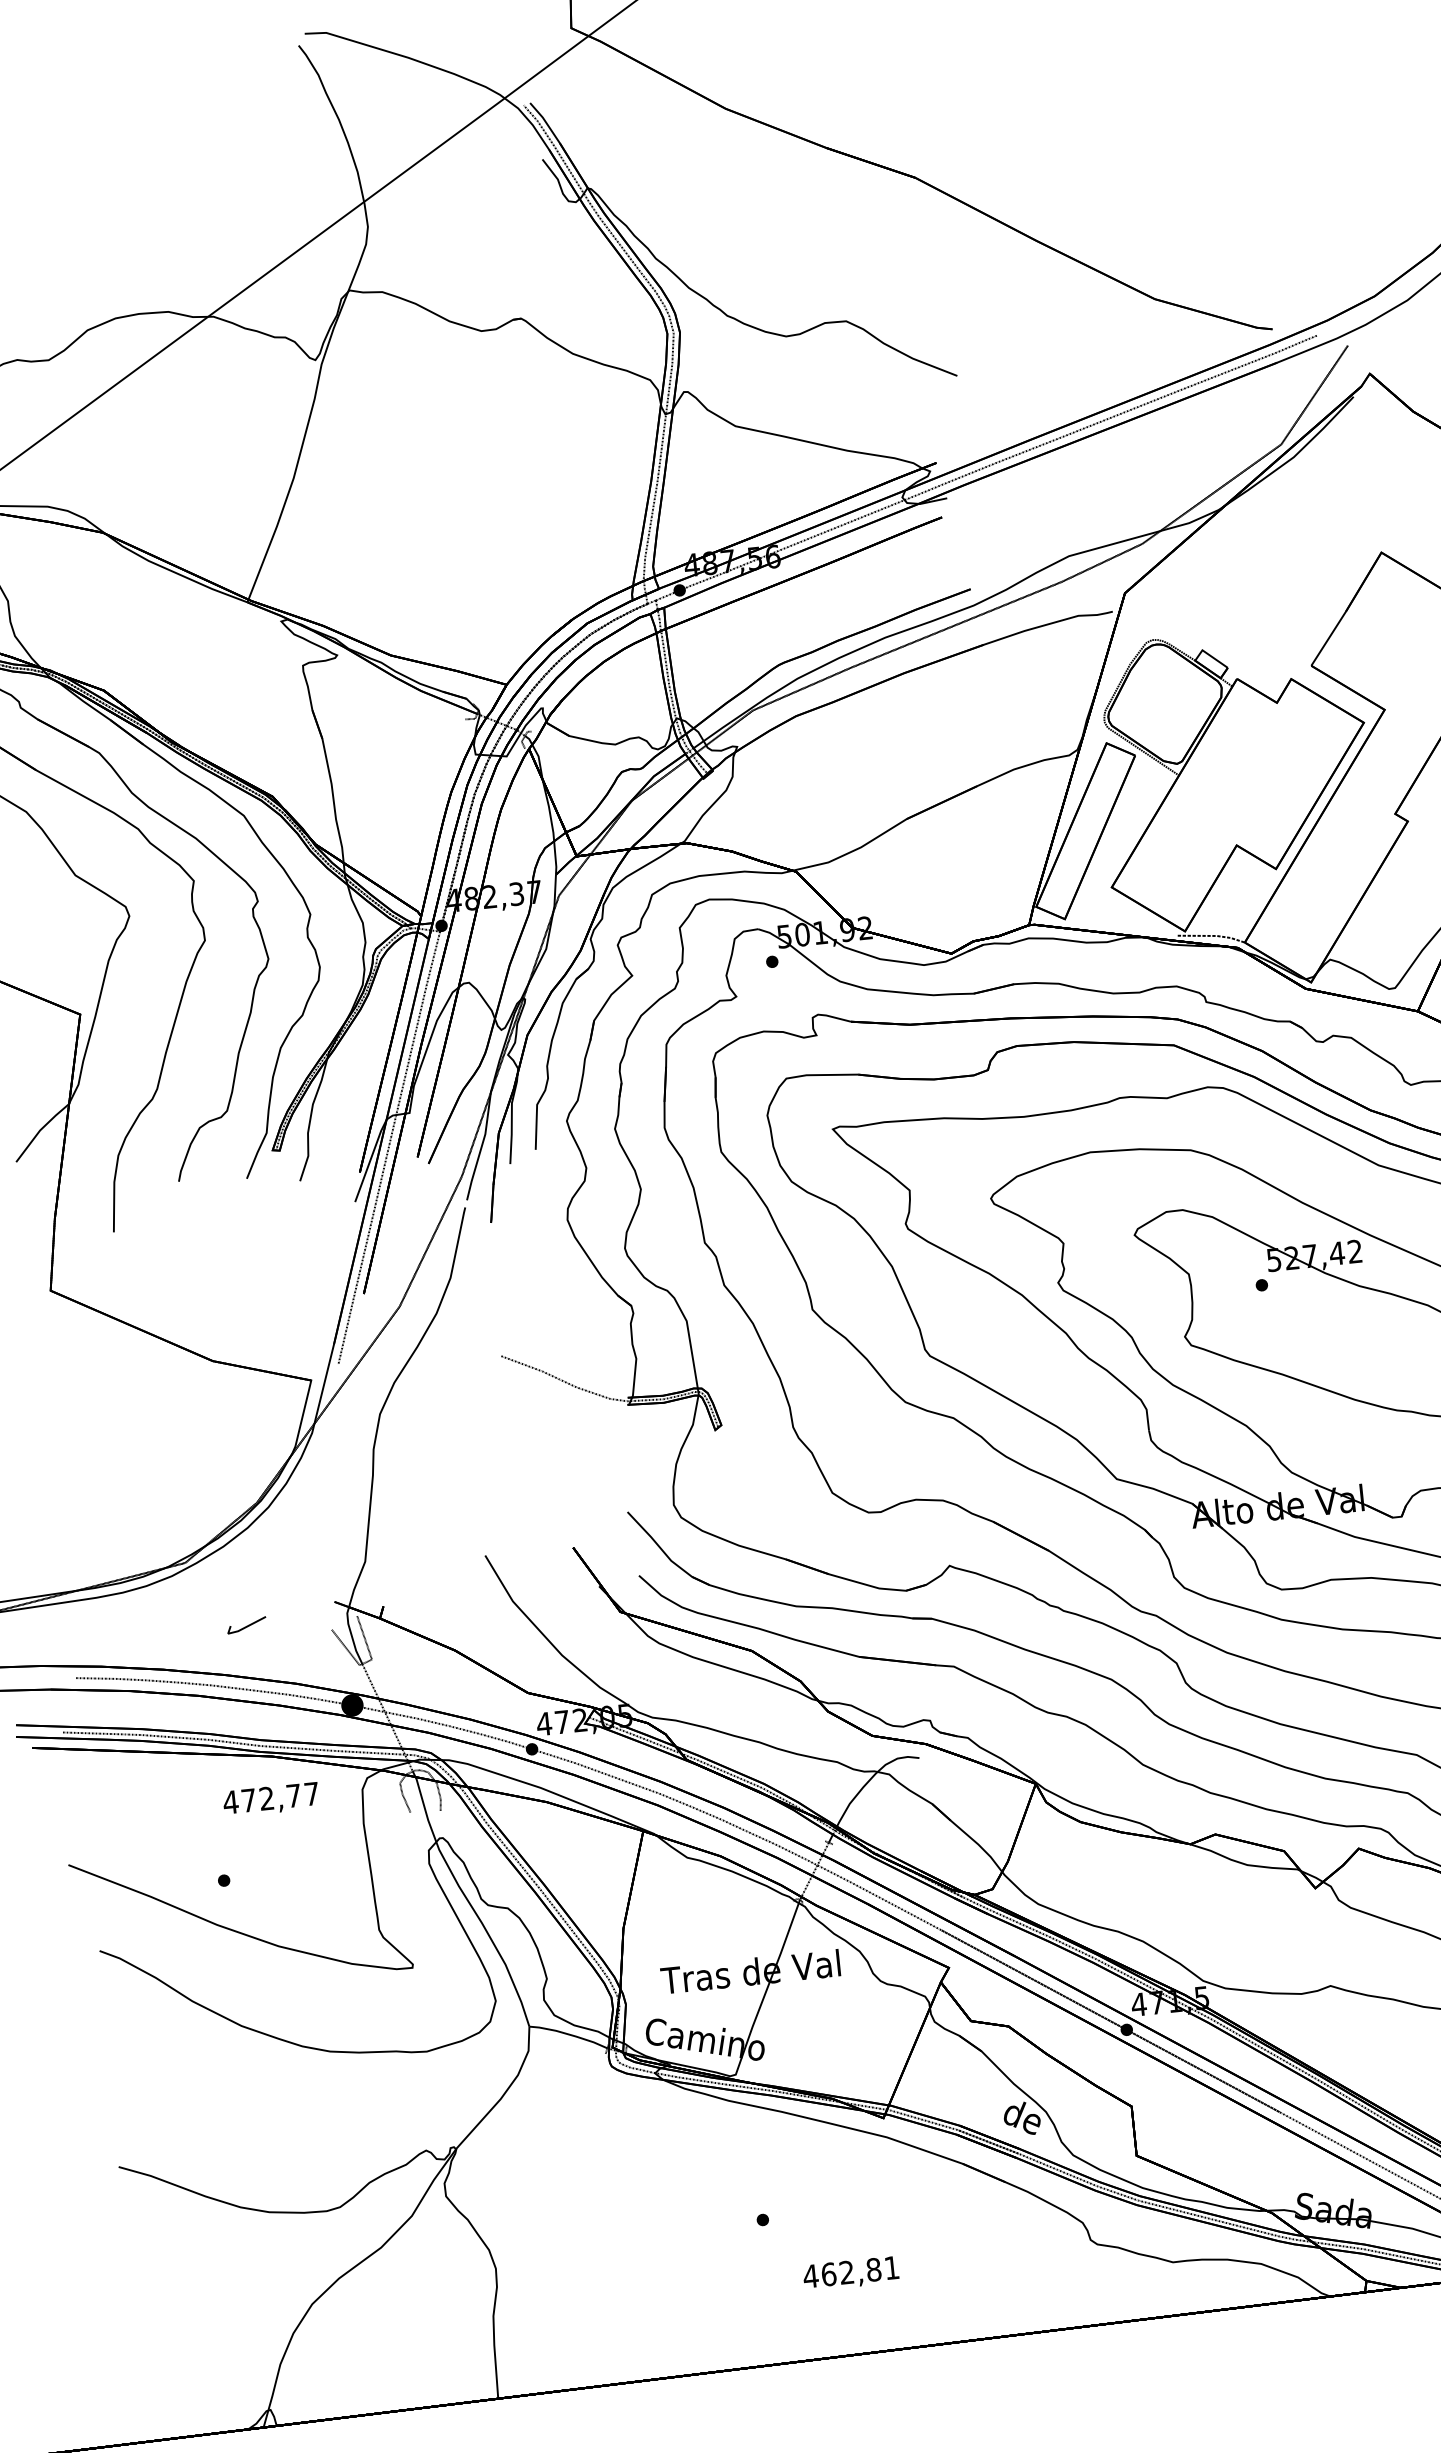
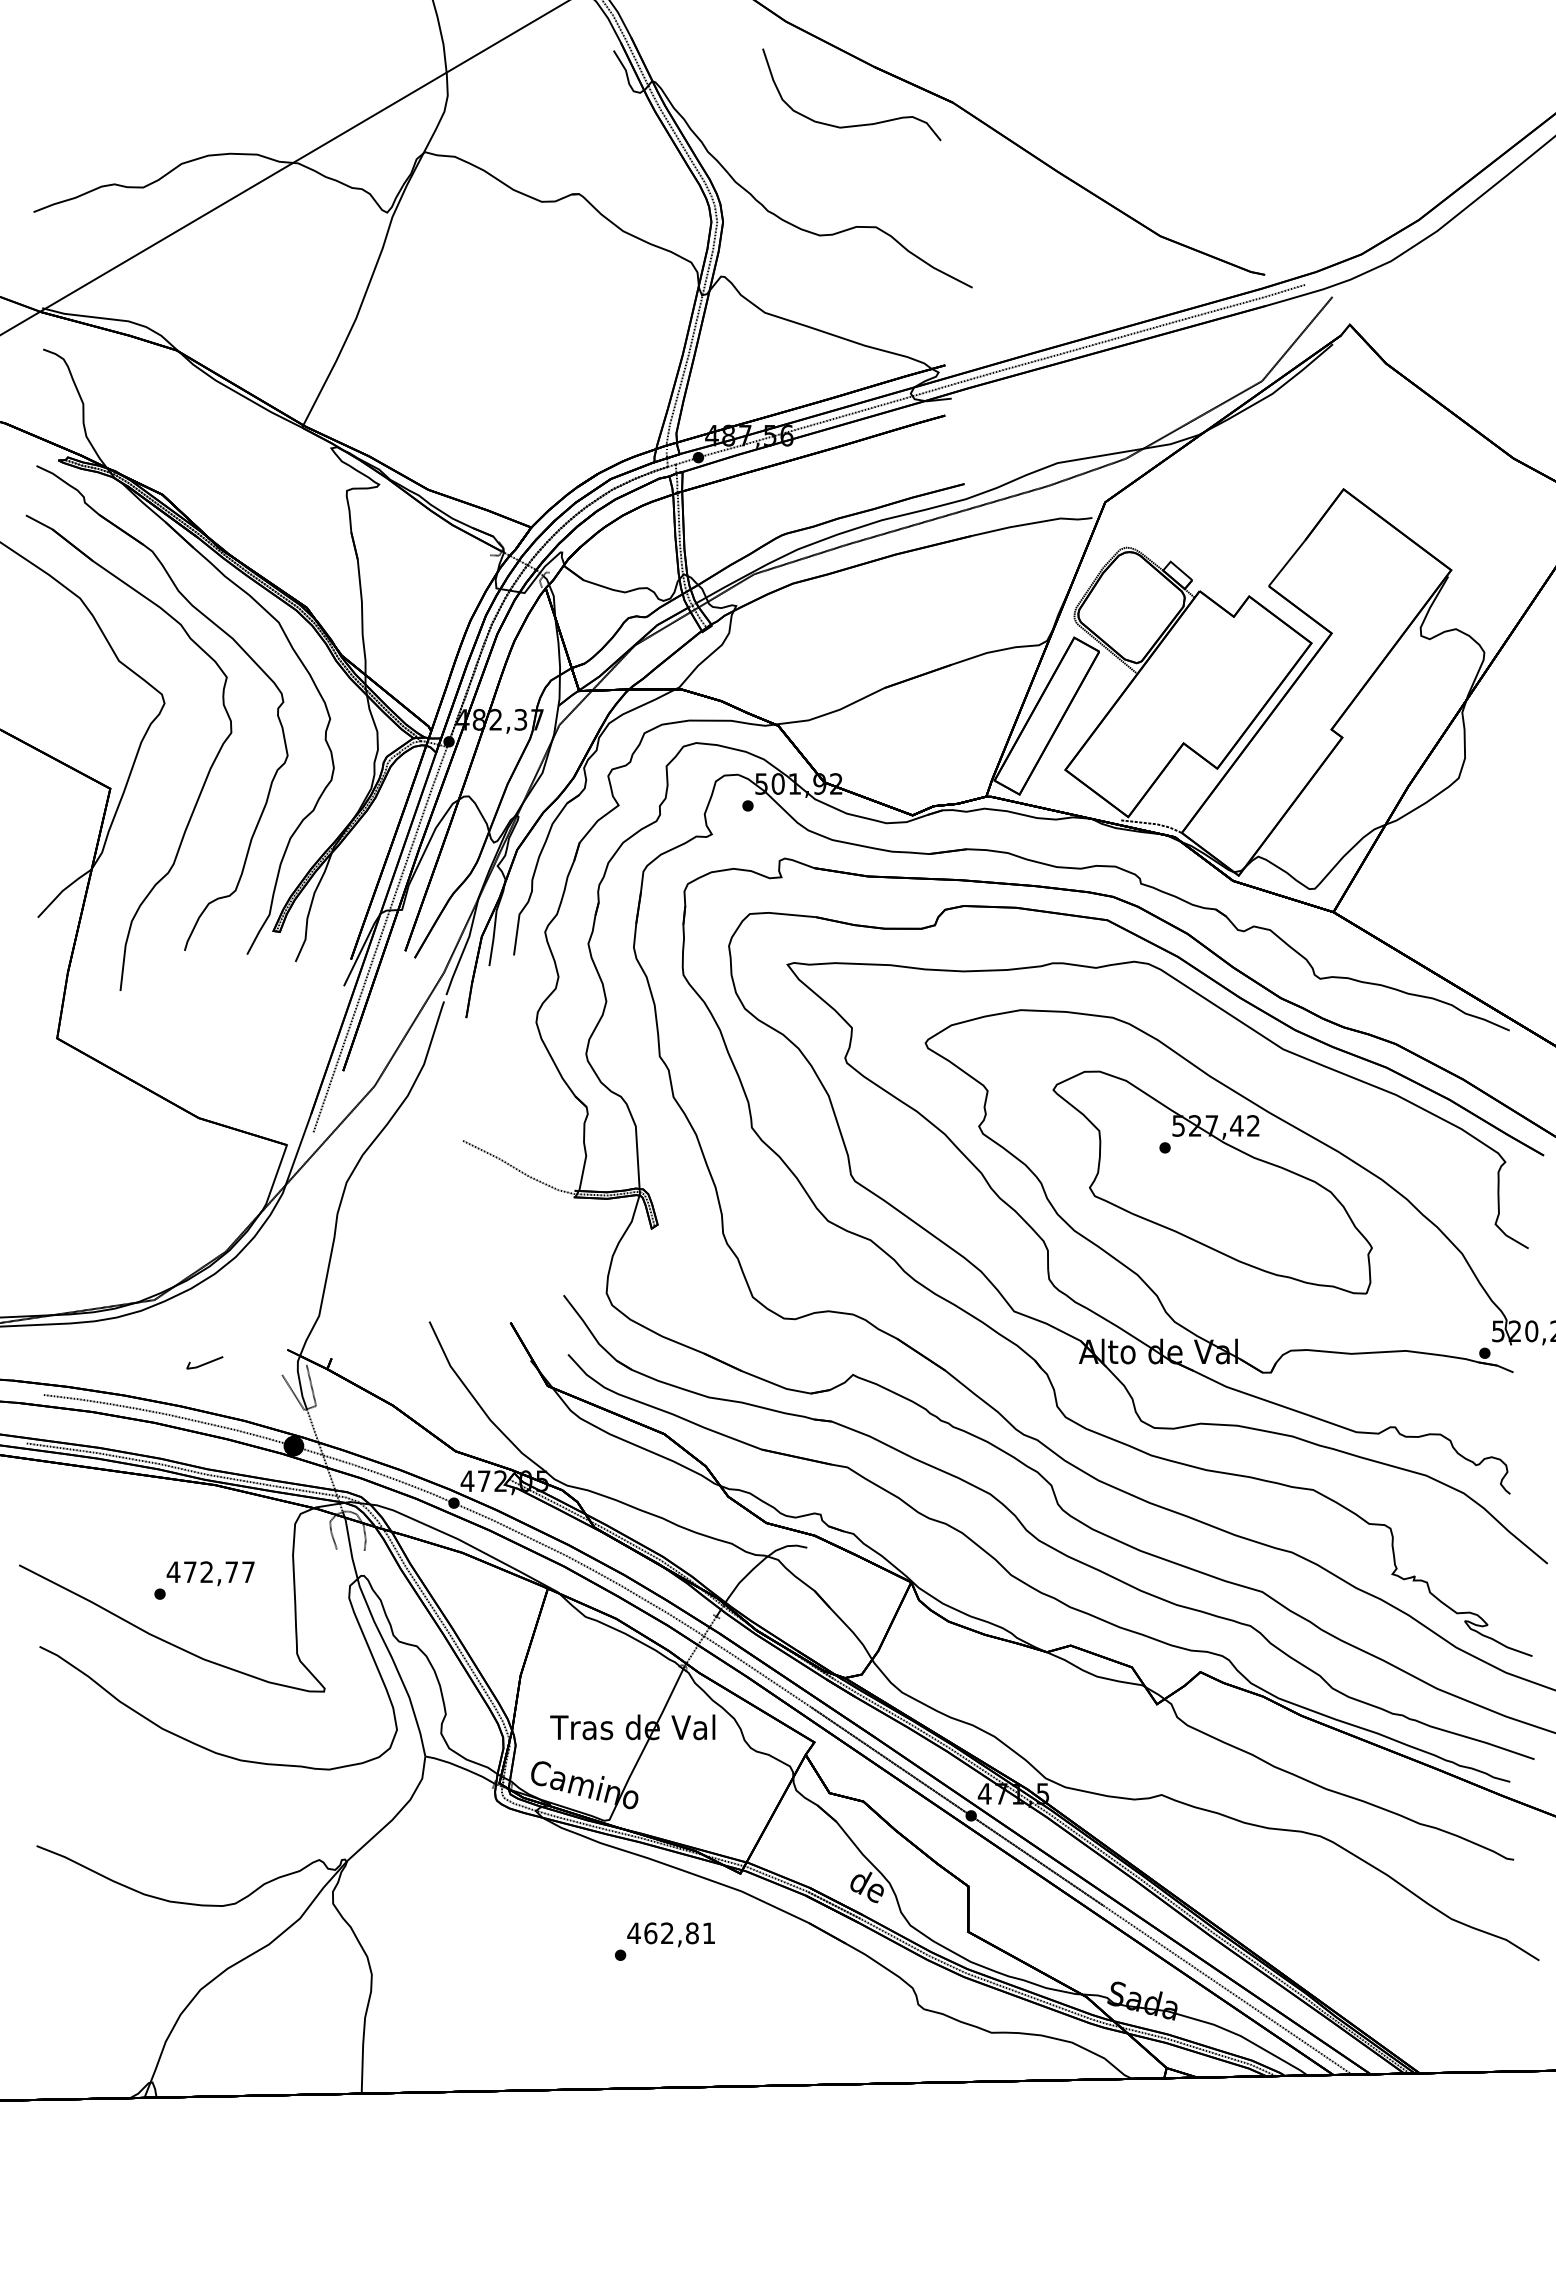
curve: (814, 212) -> (857, 124), added
text: (270, 1799) -> (210, 1573), moved
text: (850, 2273) -> (670, 1934), moved

